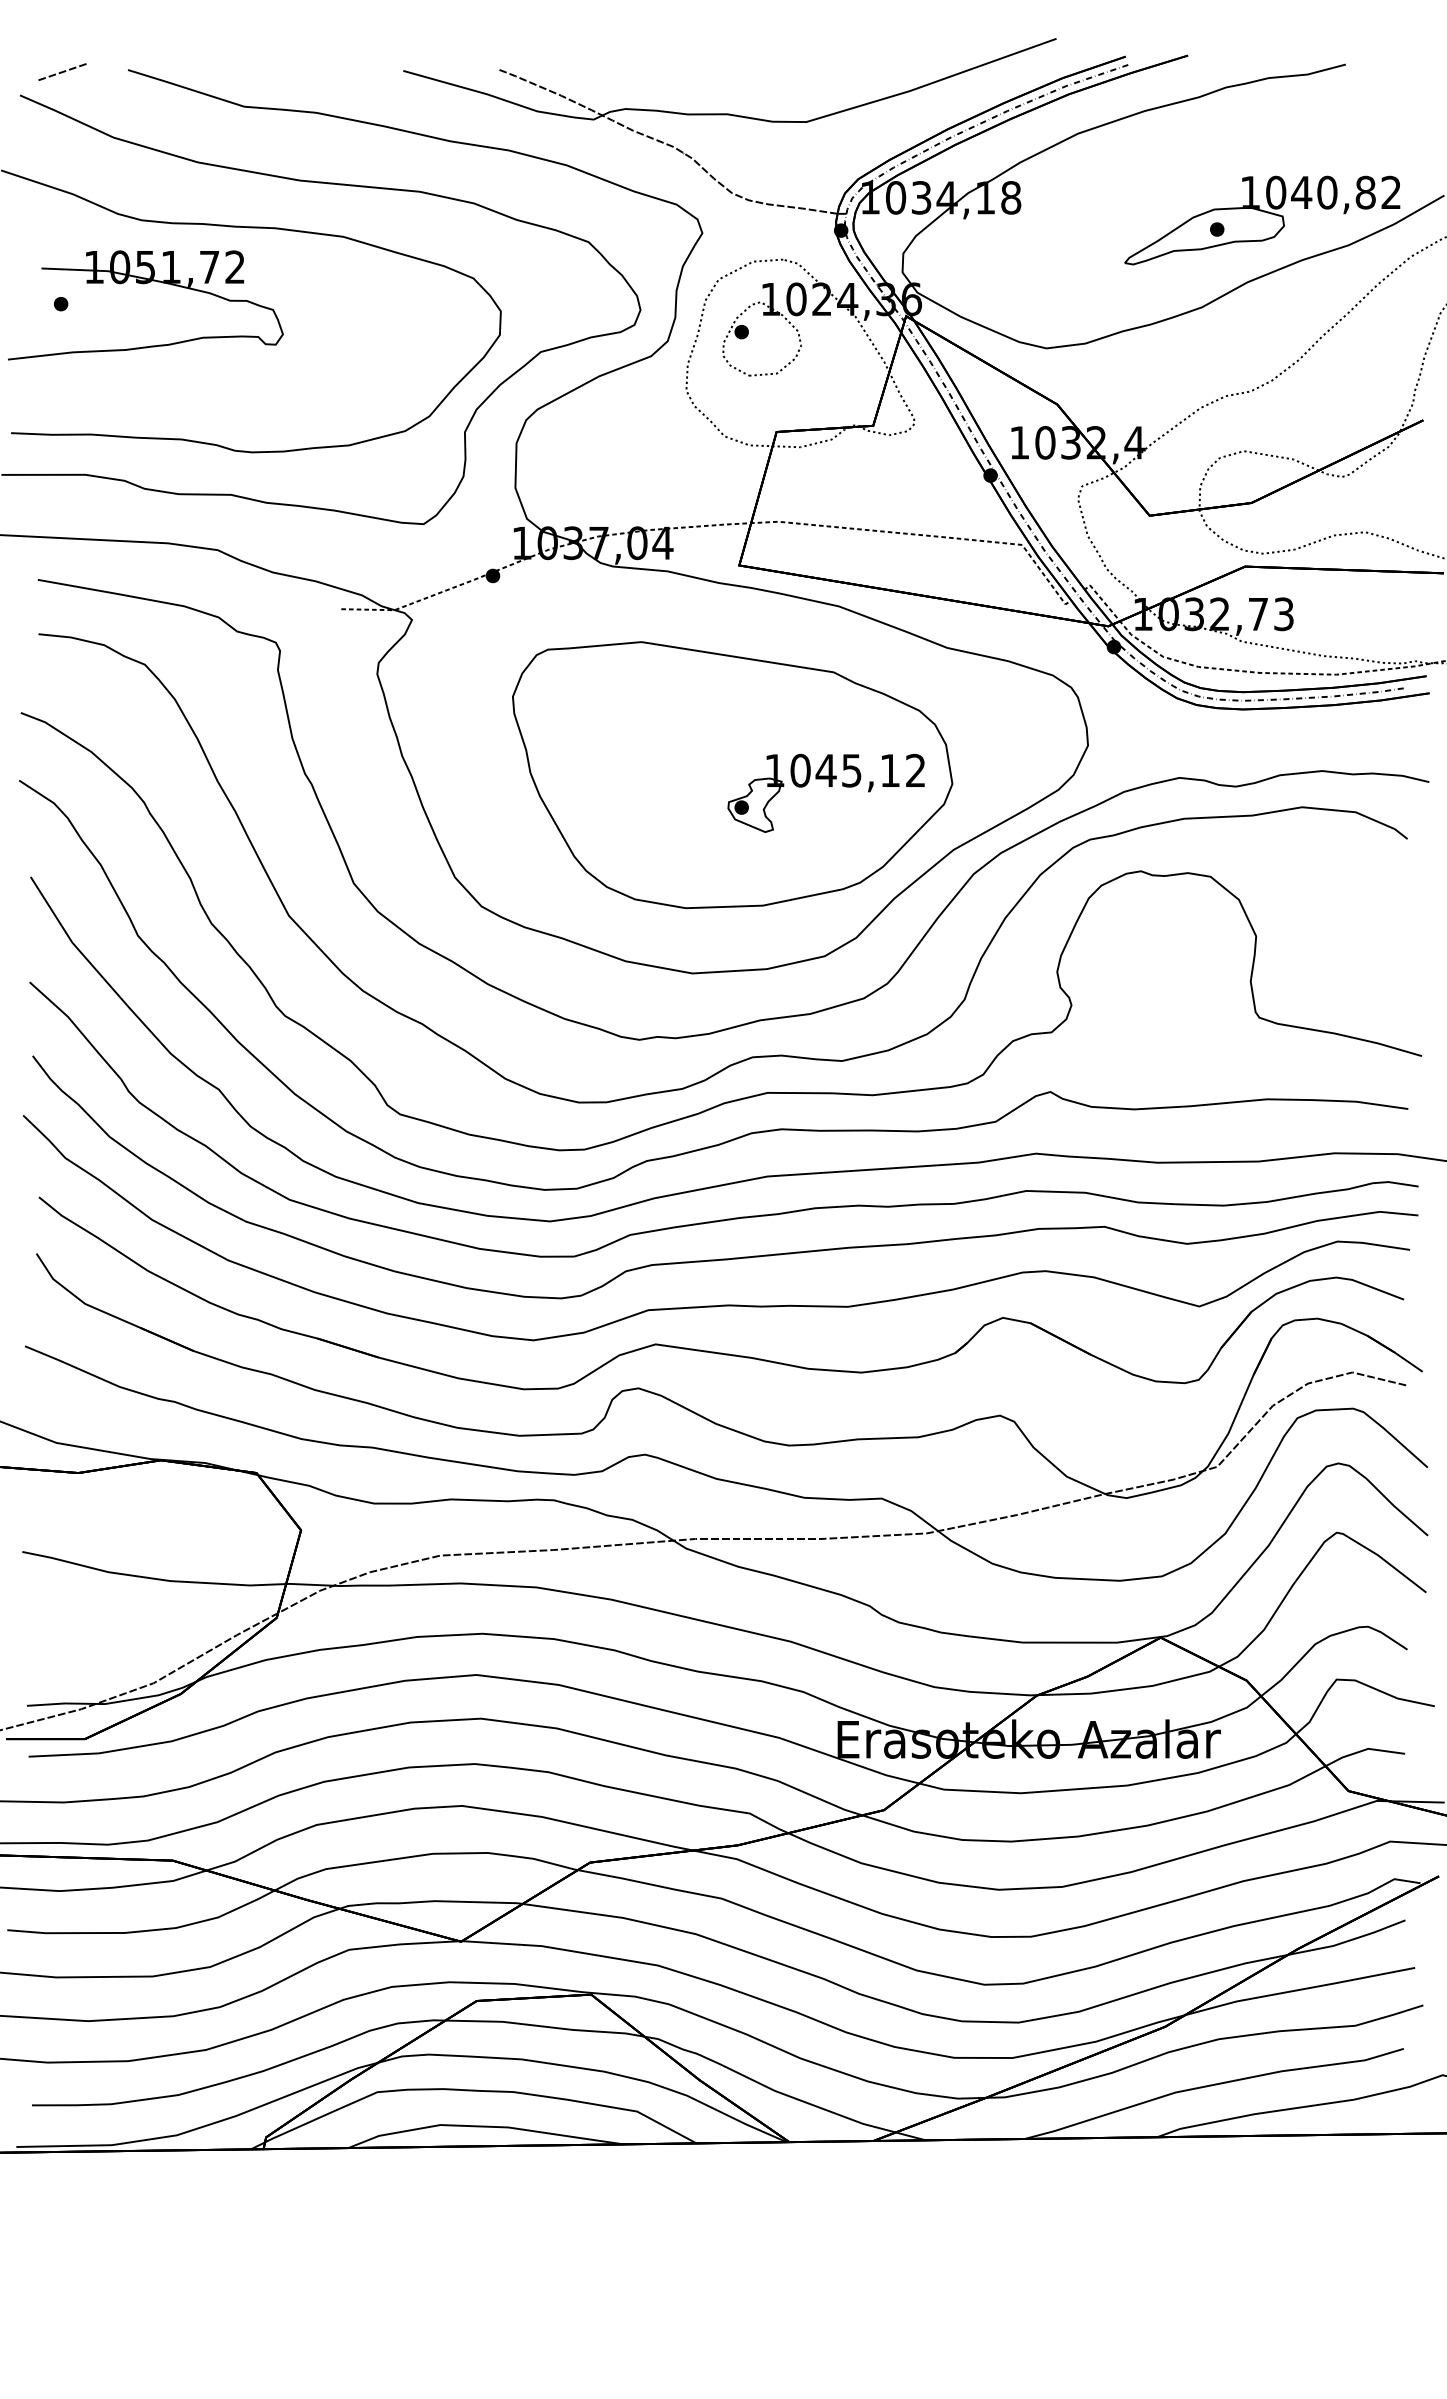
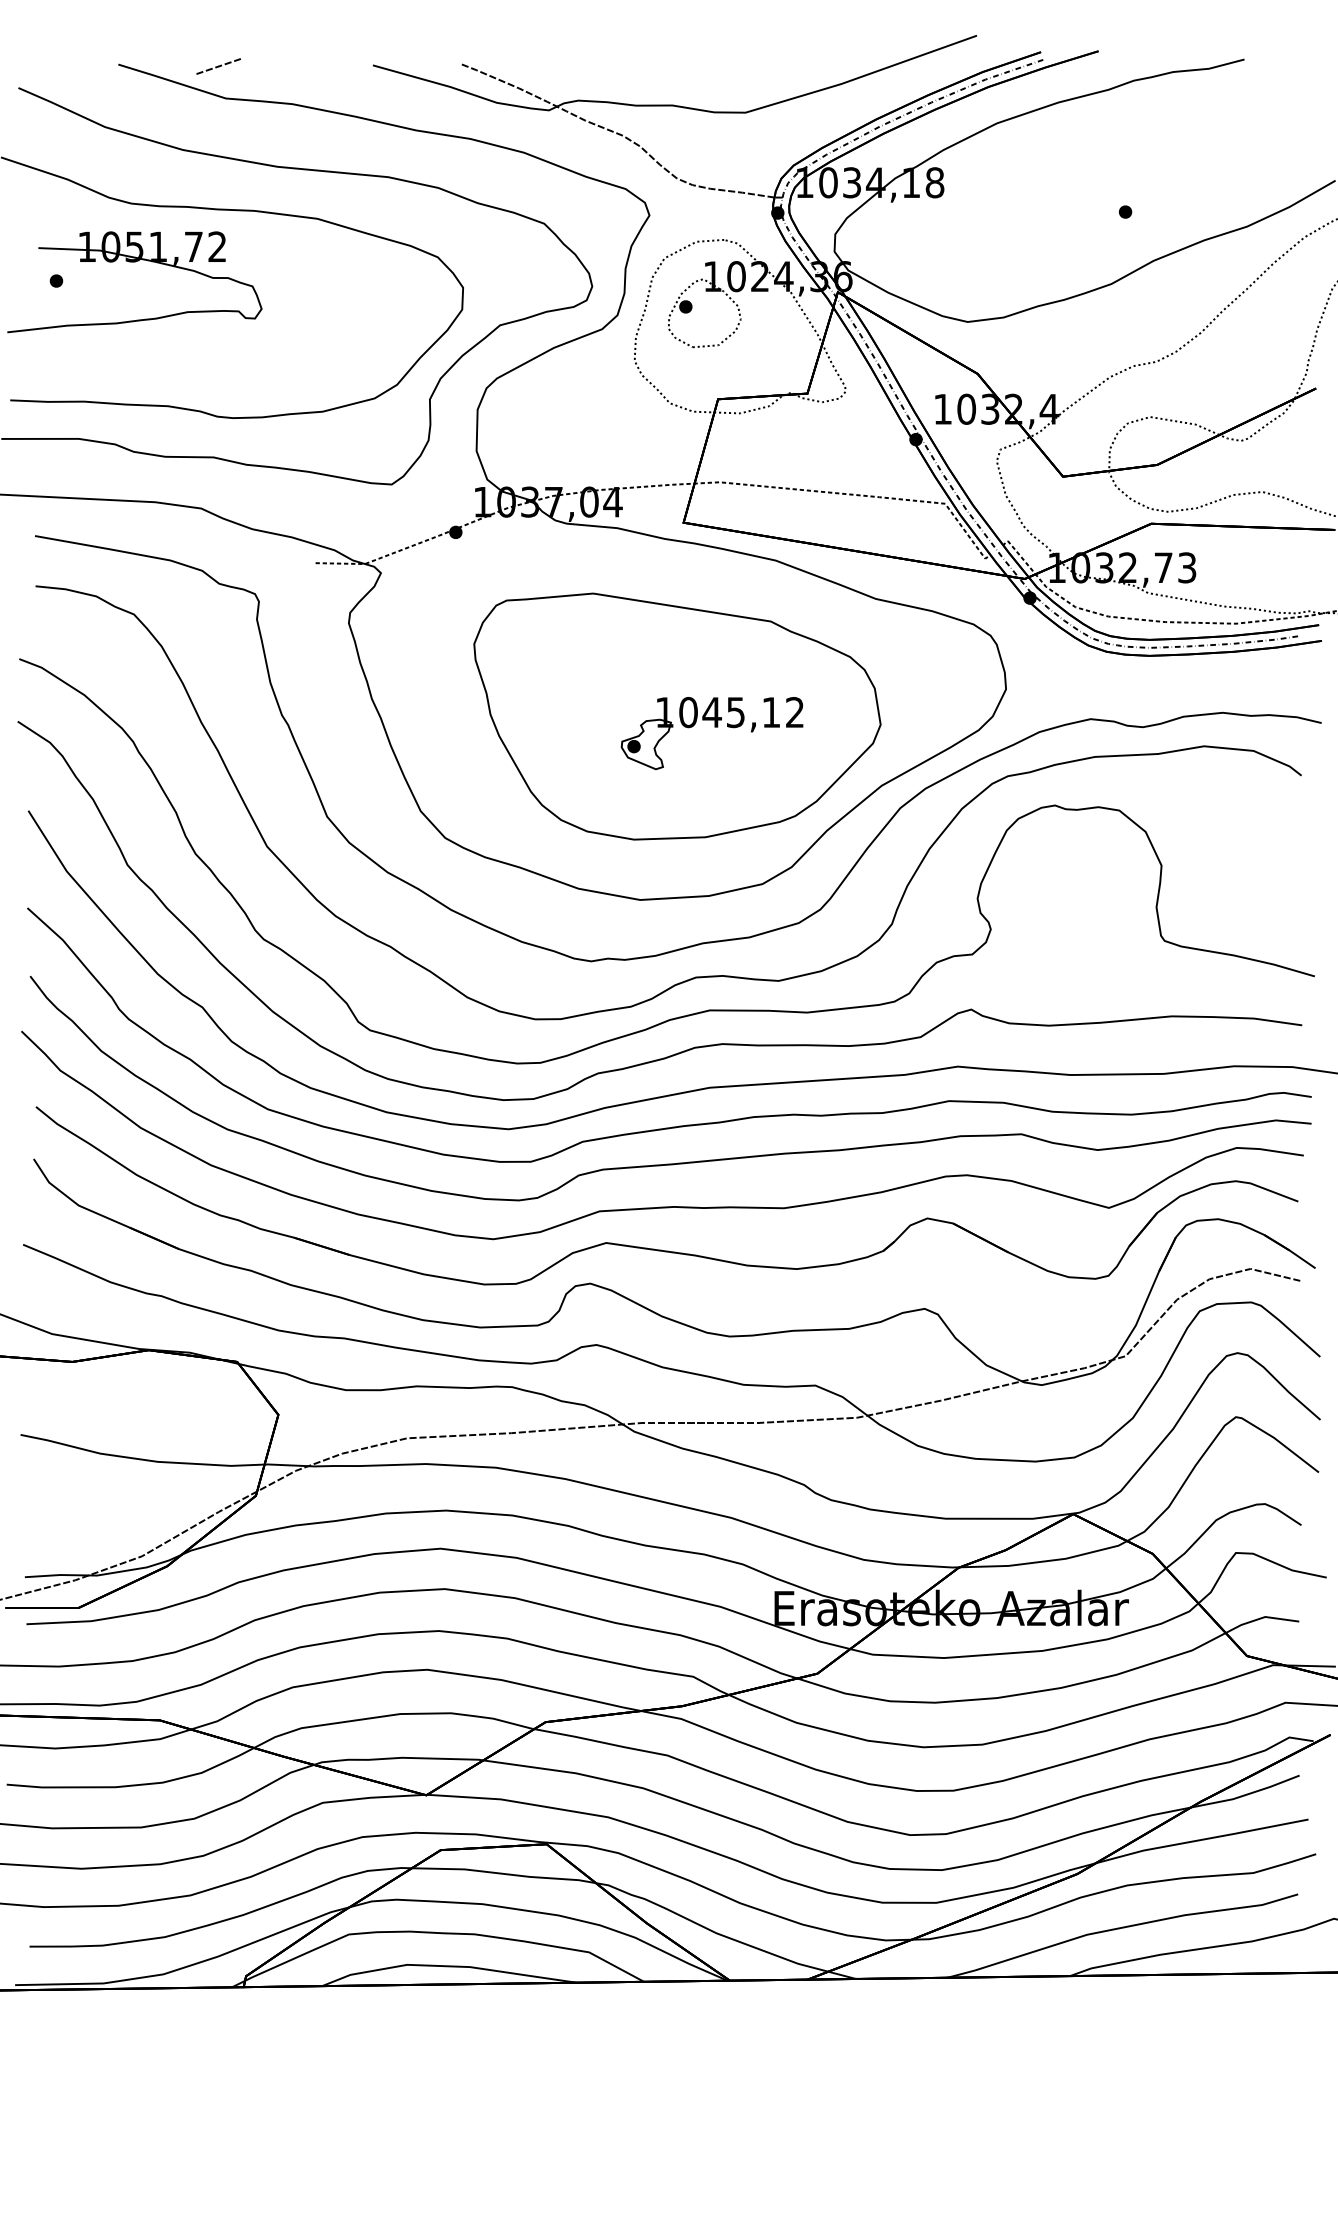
line: (62, 71) -> (218, 65), moved
part: (1262, 220) -> (1167, 203), removed
part: (828, 786) -> (714, 727), moved

